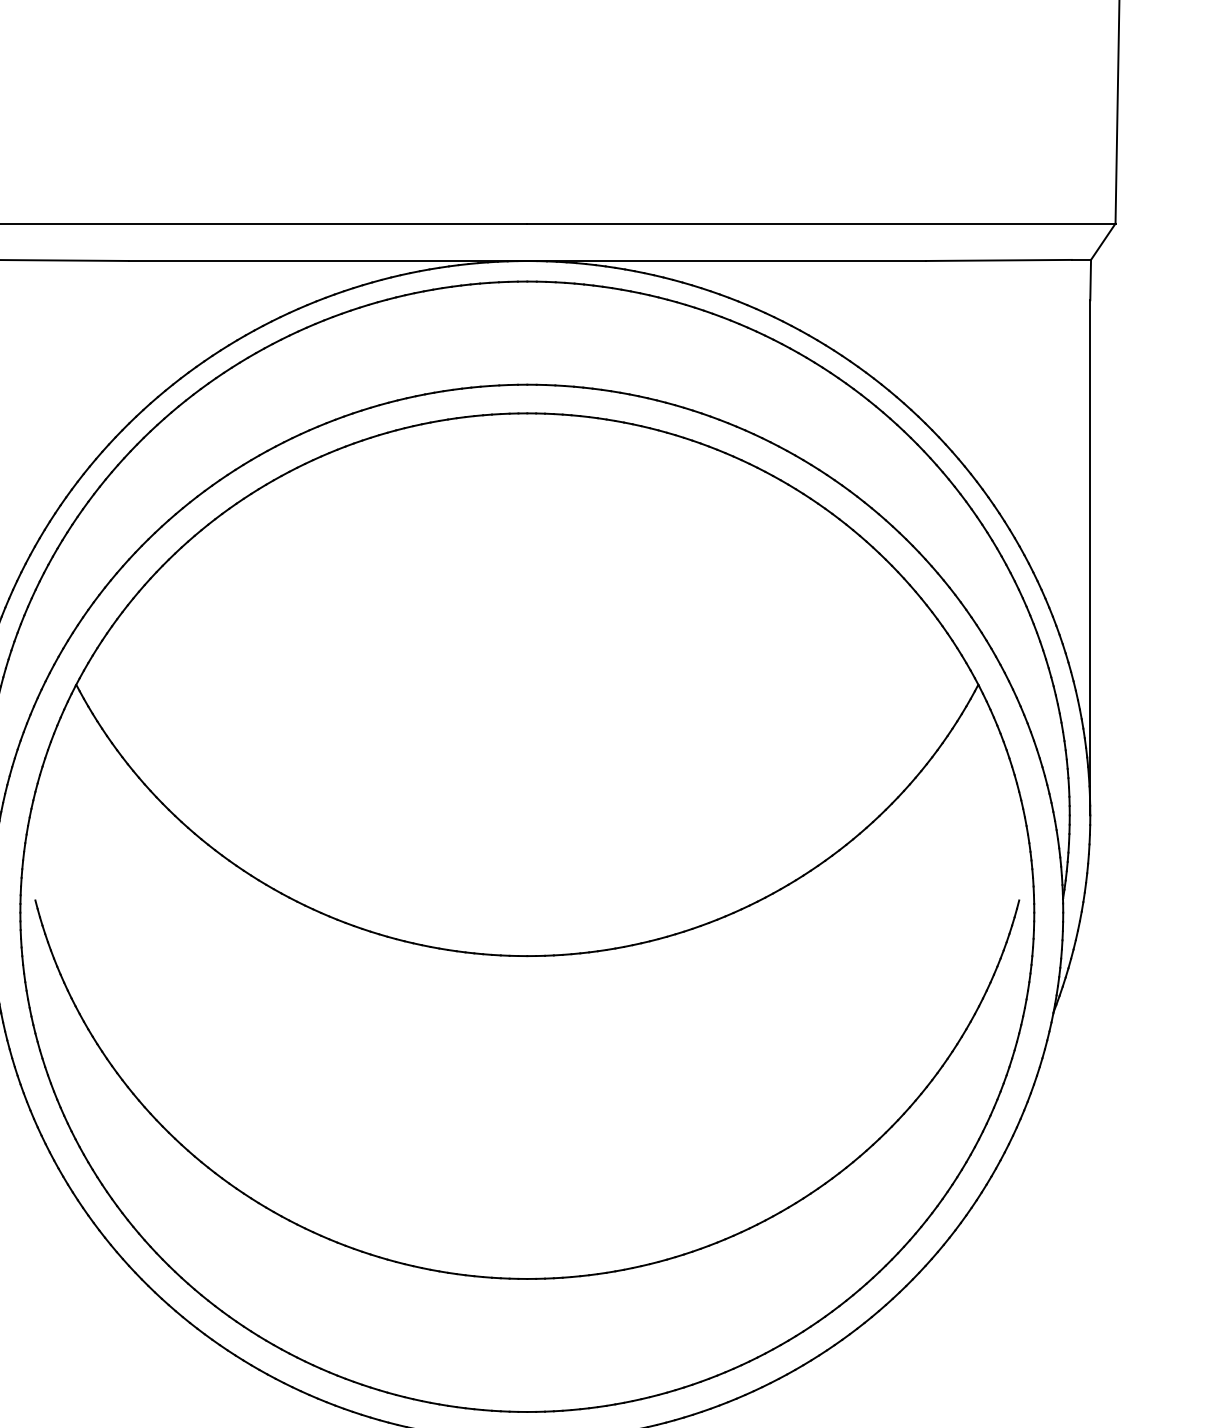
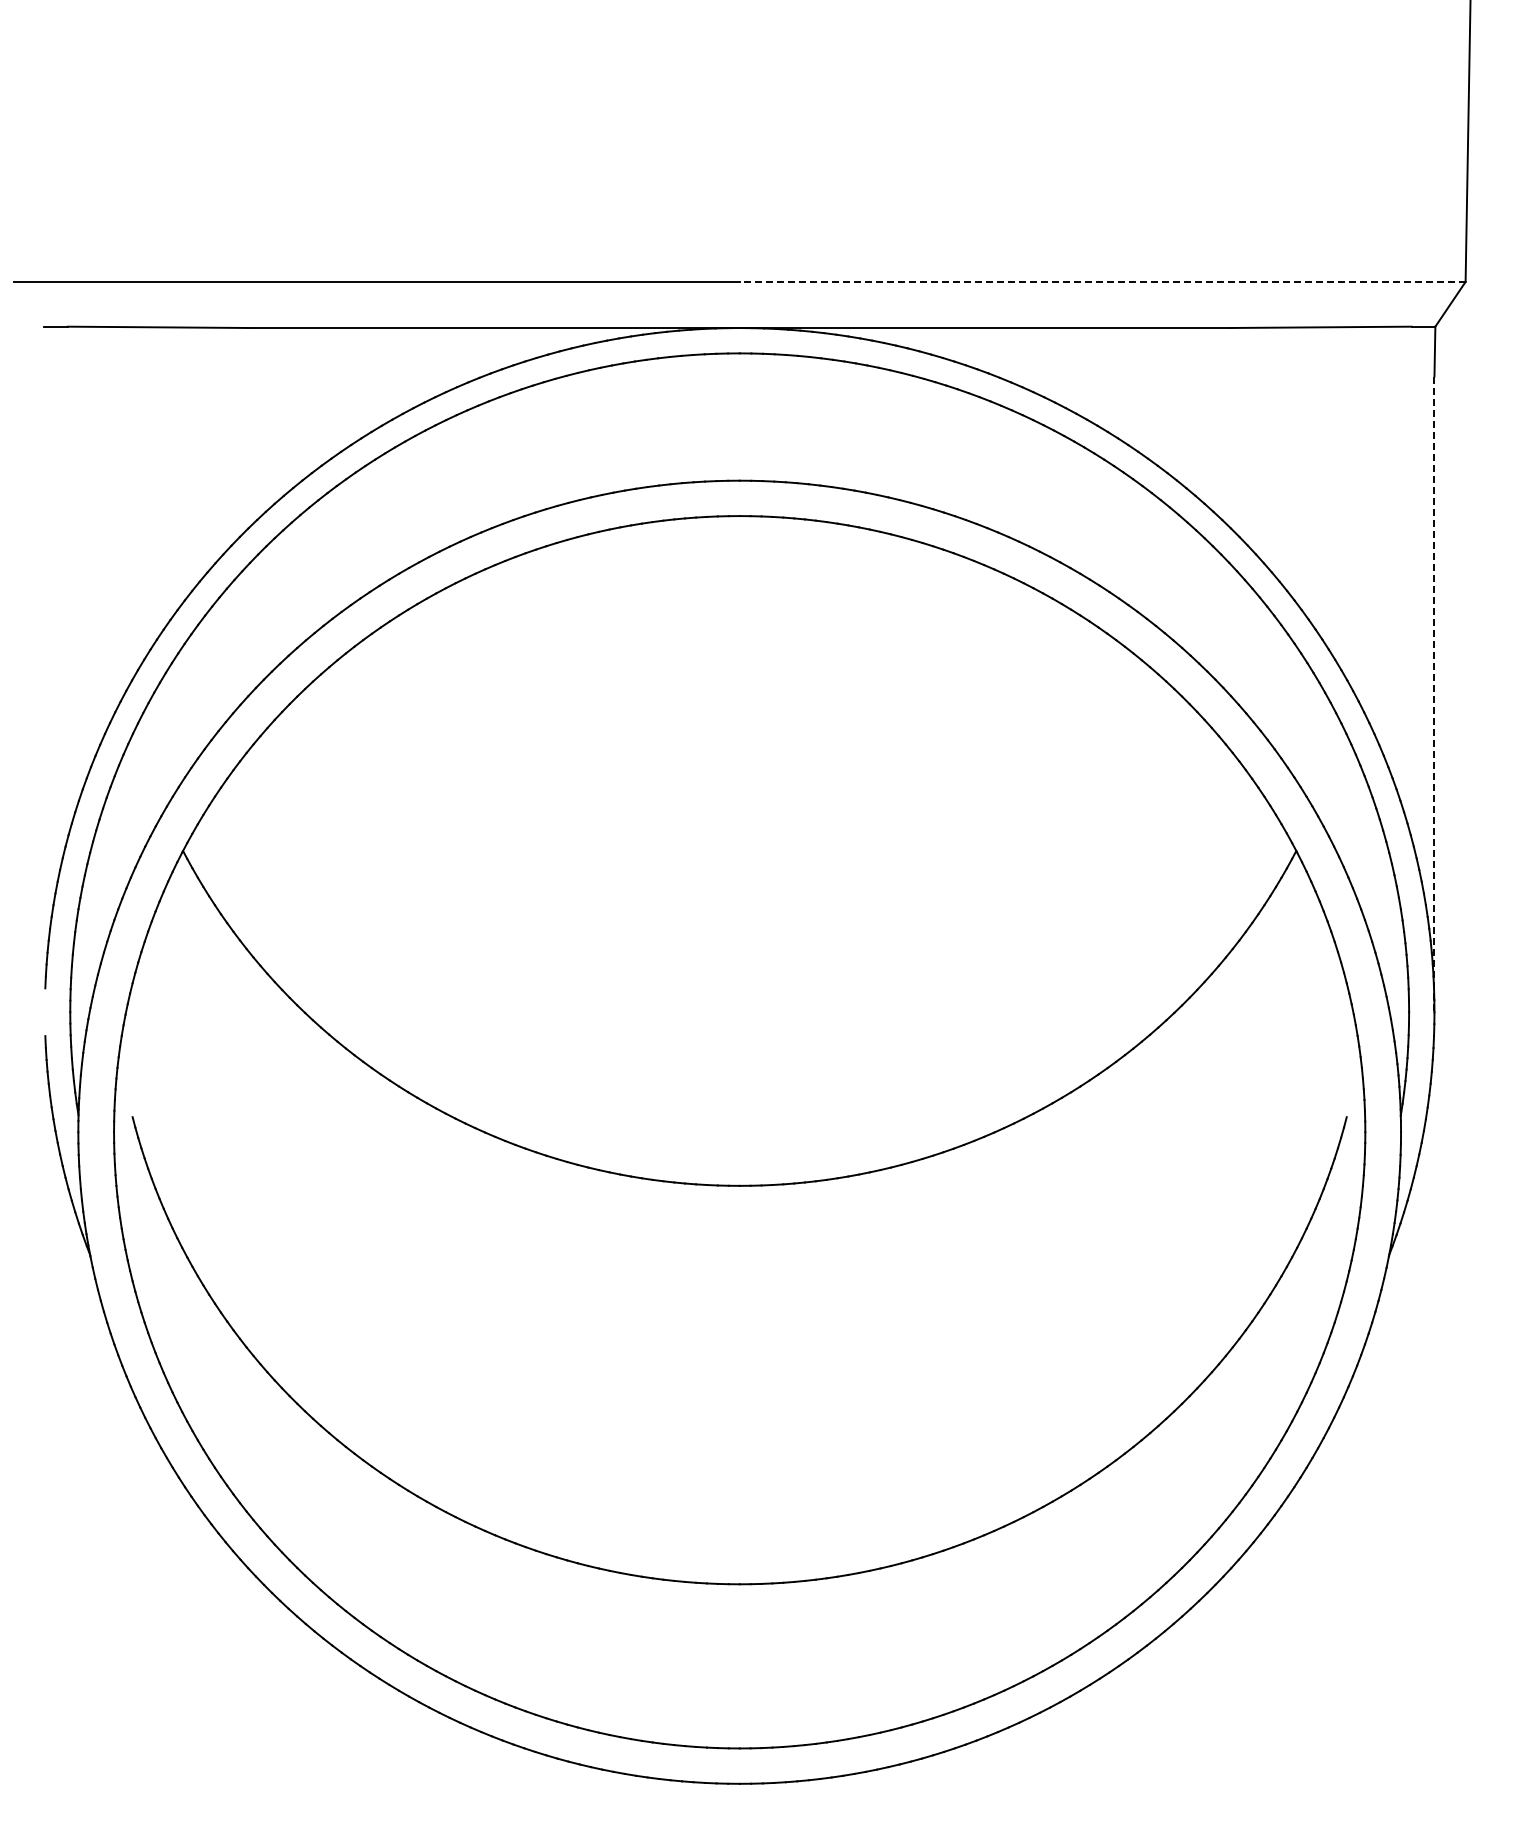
line: (821, 223) -> (1102, 281), solid -> dashed
line: (1090, 557) -> (1434, 694), solid -> dashed

